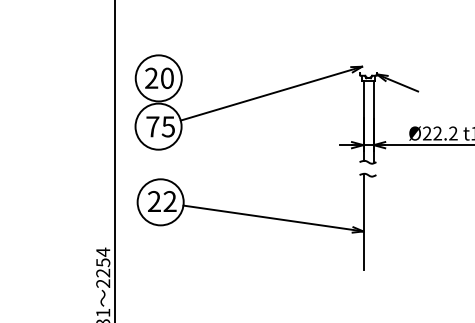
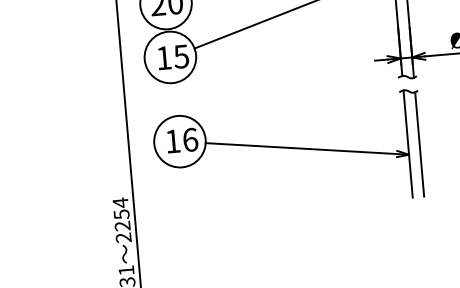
text: (152, 126) -> (163, 57), 75 -> 15
text: (162, 201) -> (181, 140), 22 -> 16
line: (373, 222) -> (419, 143), added

